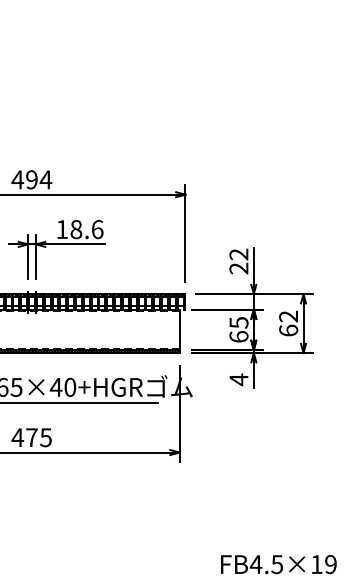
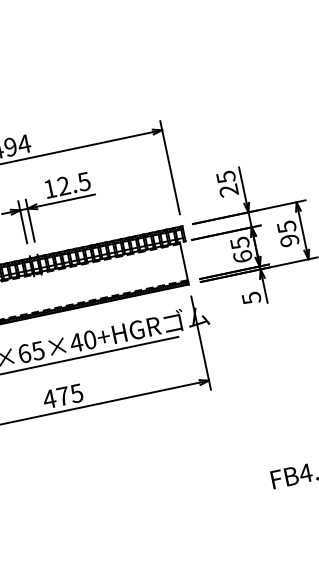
text: (86, 229) -> (73, 183), 18.6 -> 12.5
text: (238, 254) -> (225, 177), 22 -> 25
text: (288, 323) -> (288, 233), 62 -> 95
text: (238, 379) -> (251, 298), 4 -> 5

